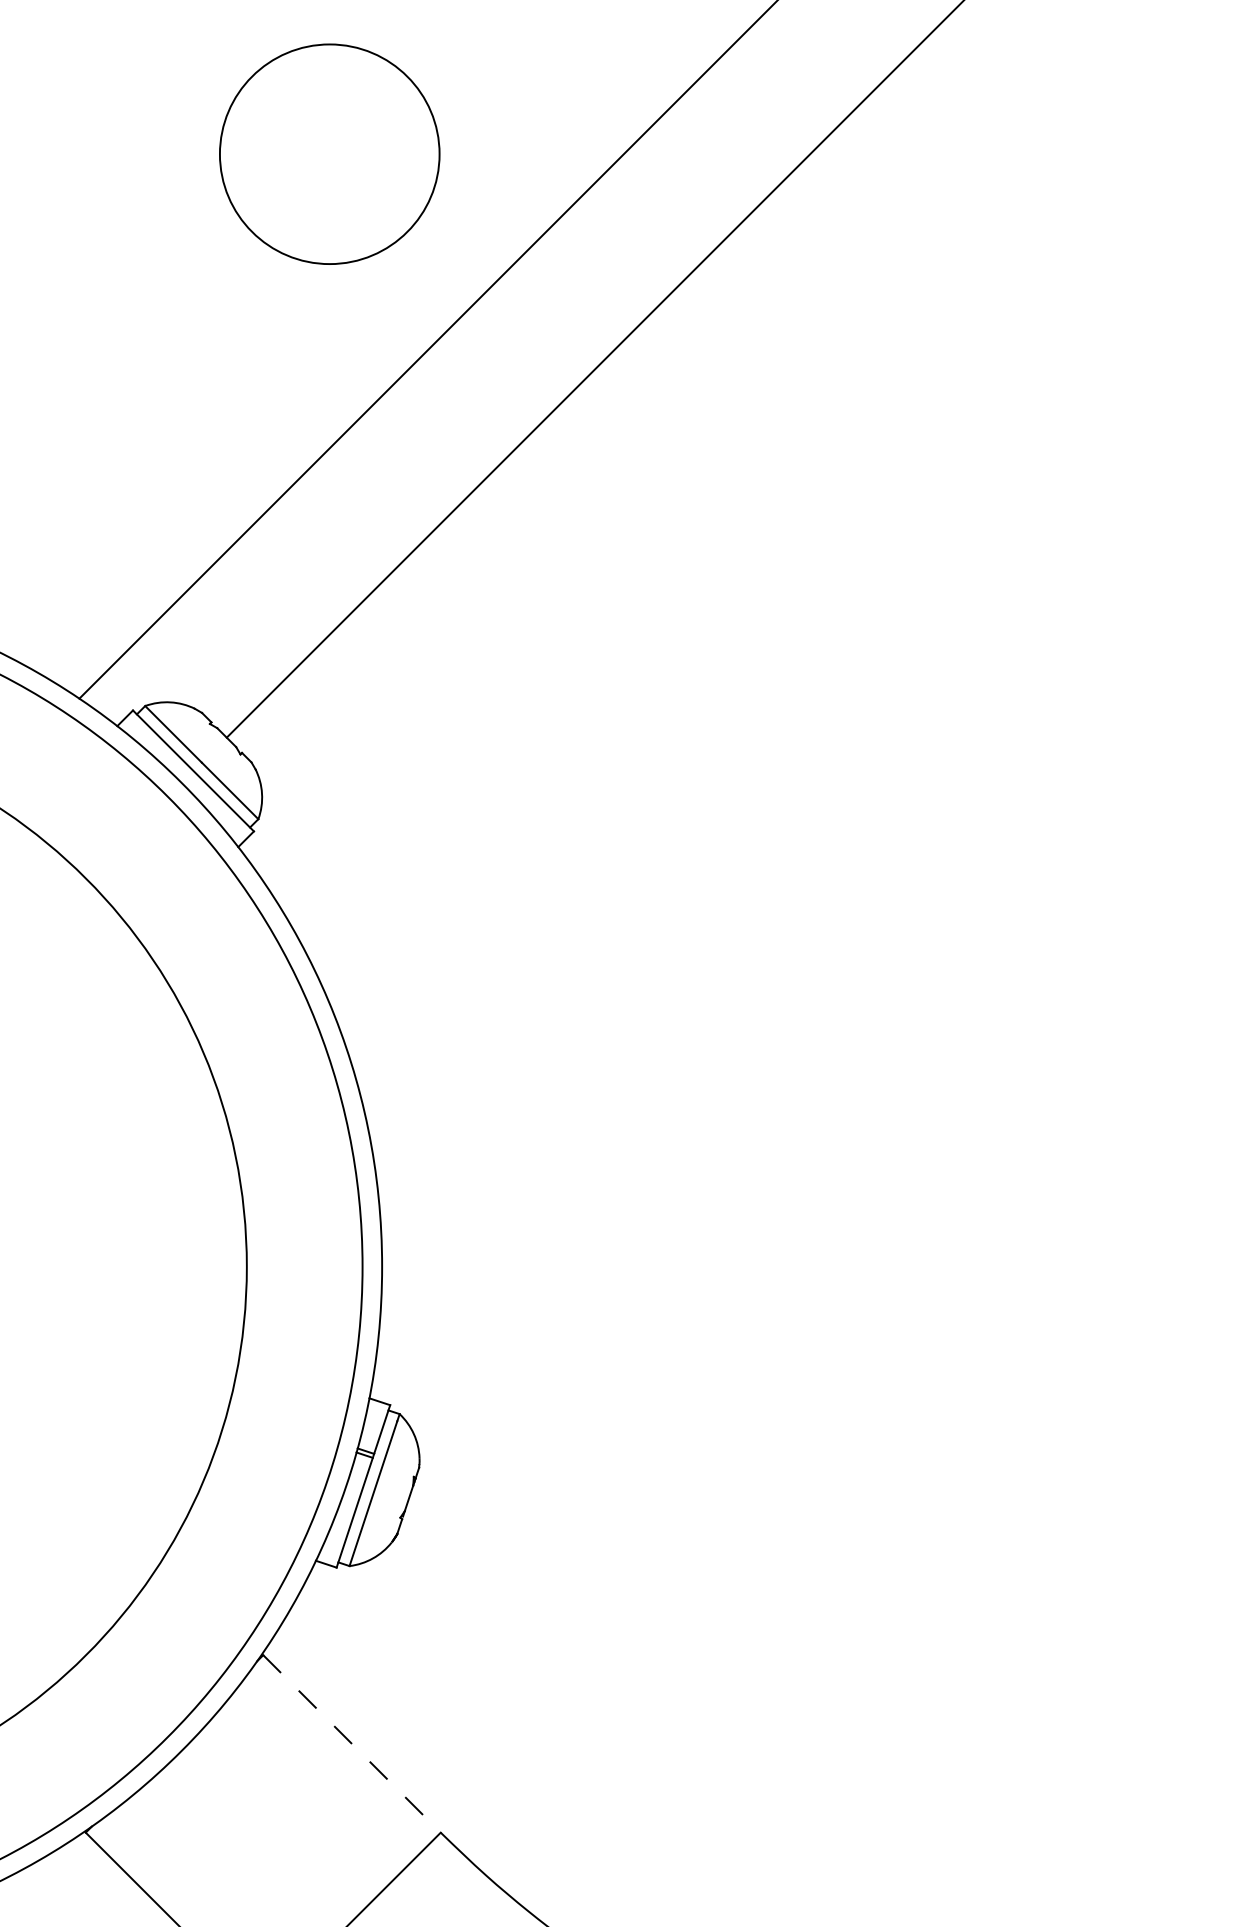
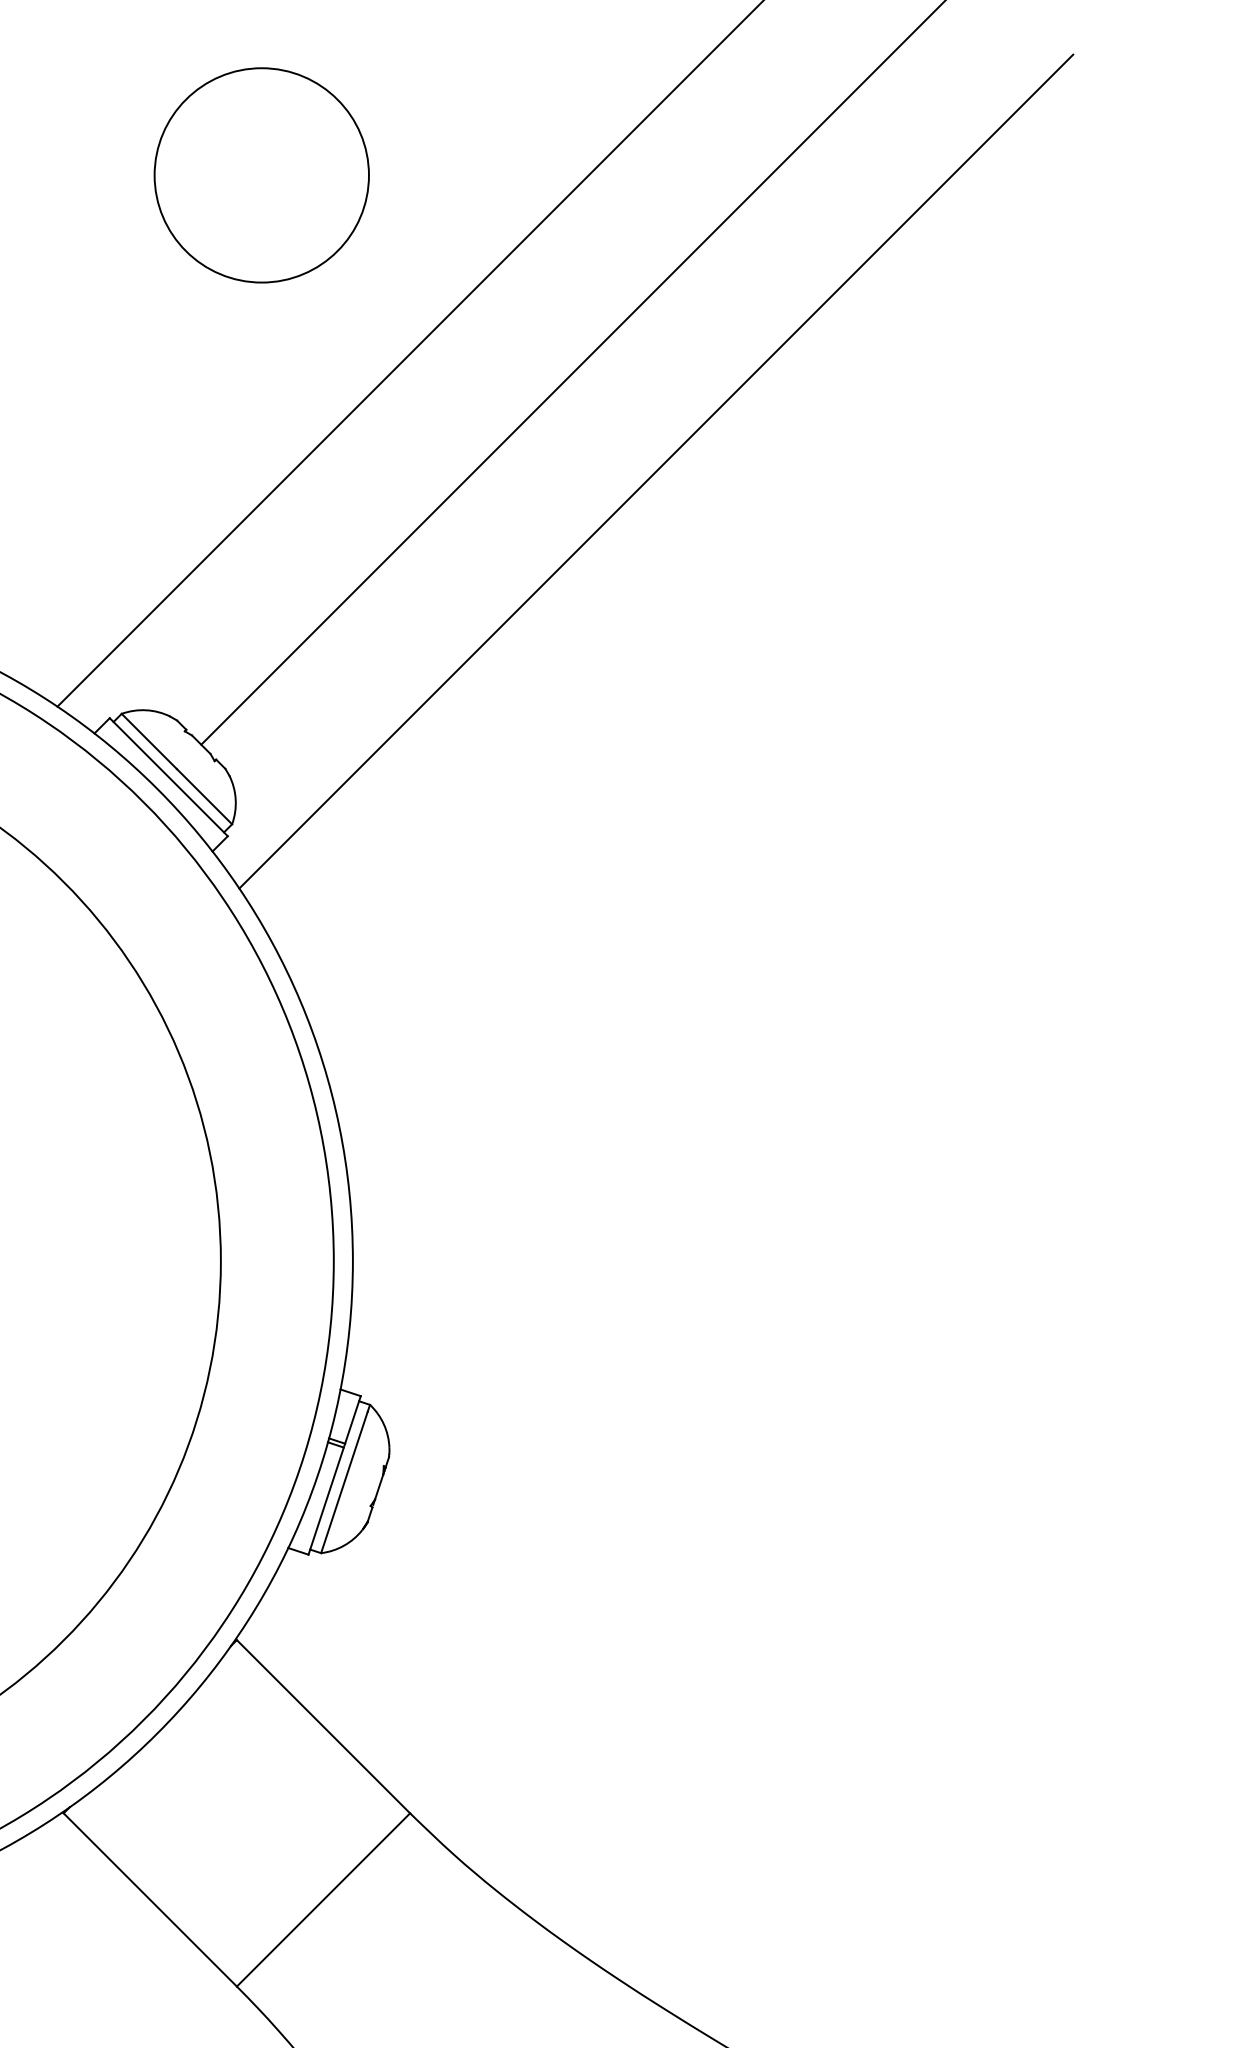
circle: (329, 154) -> (261, 175), moved
line: (693, 457) -> (656, 471), added
line: (352, 1744) -> (323, 1727), dashed -> solid

